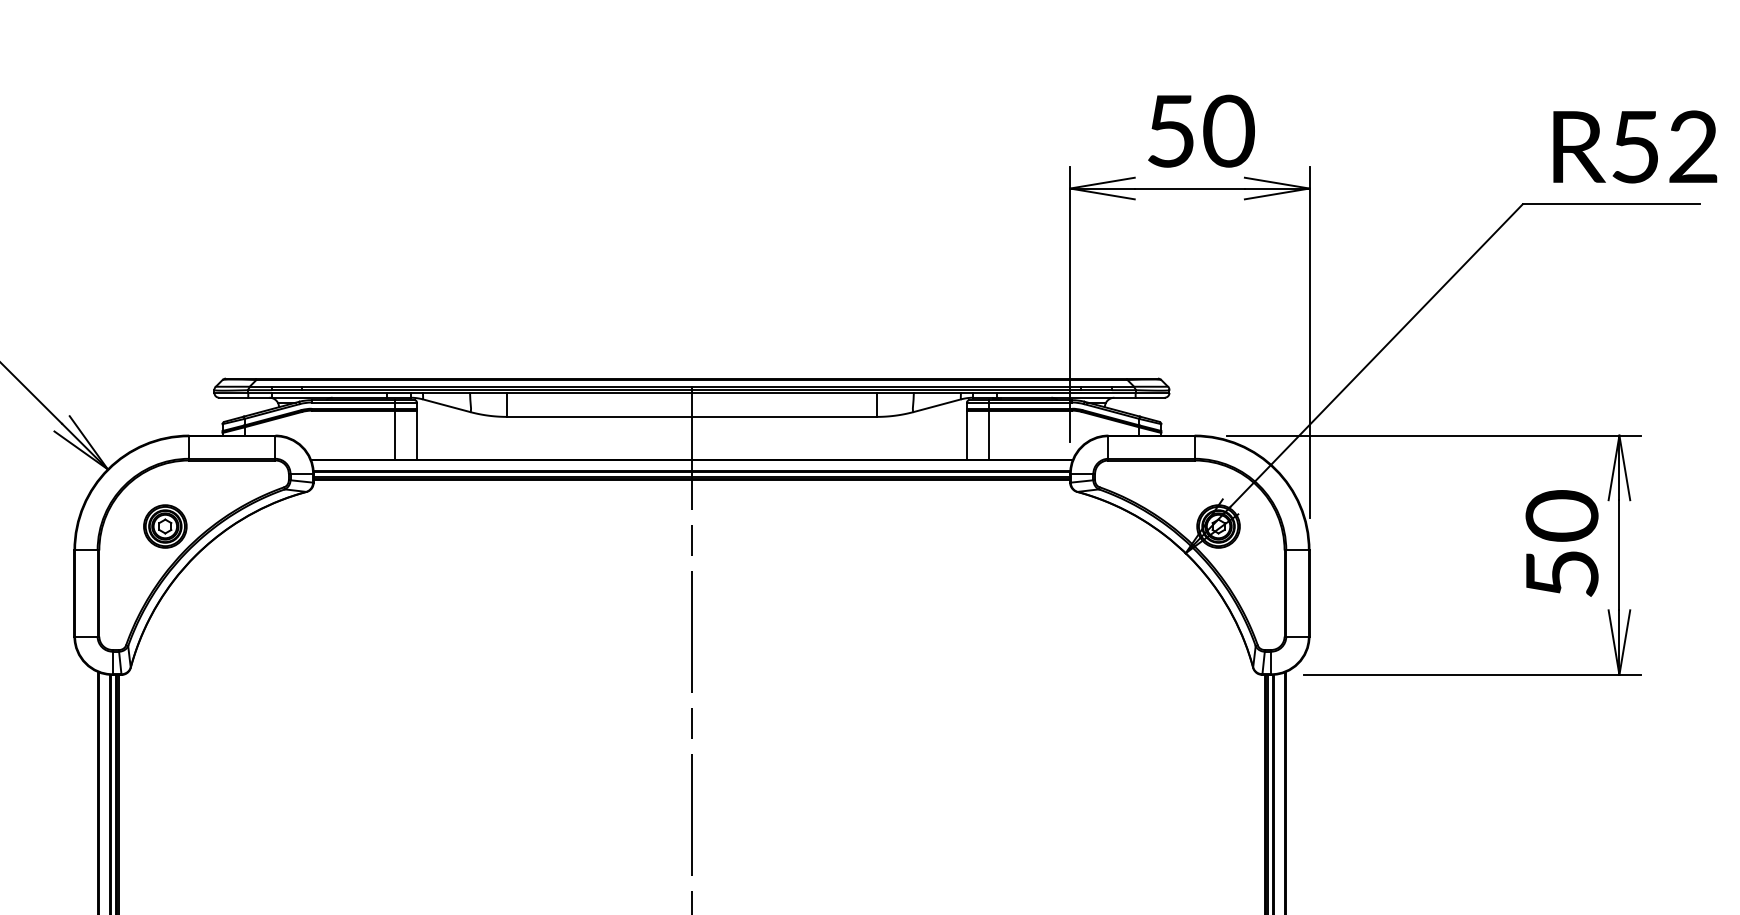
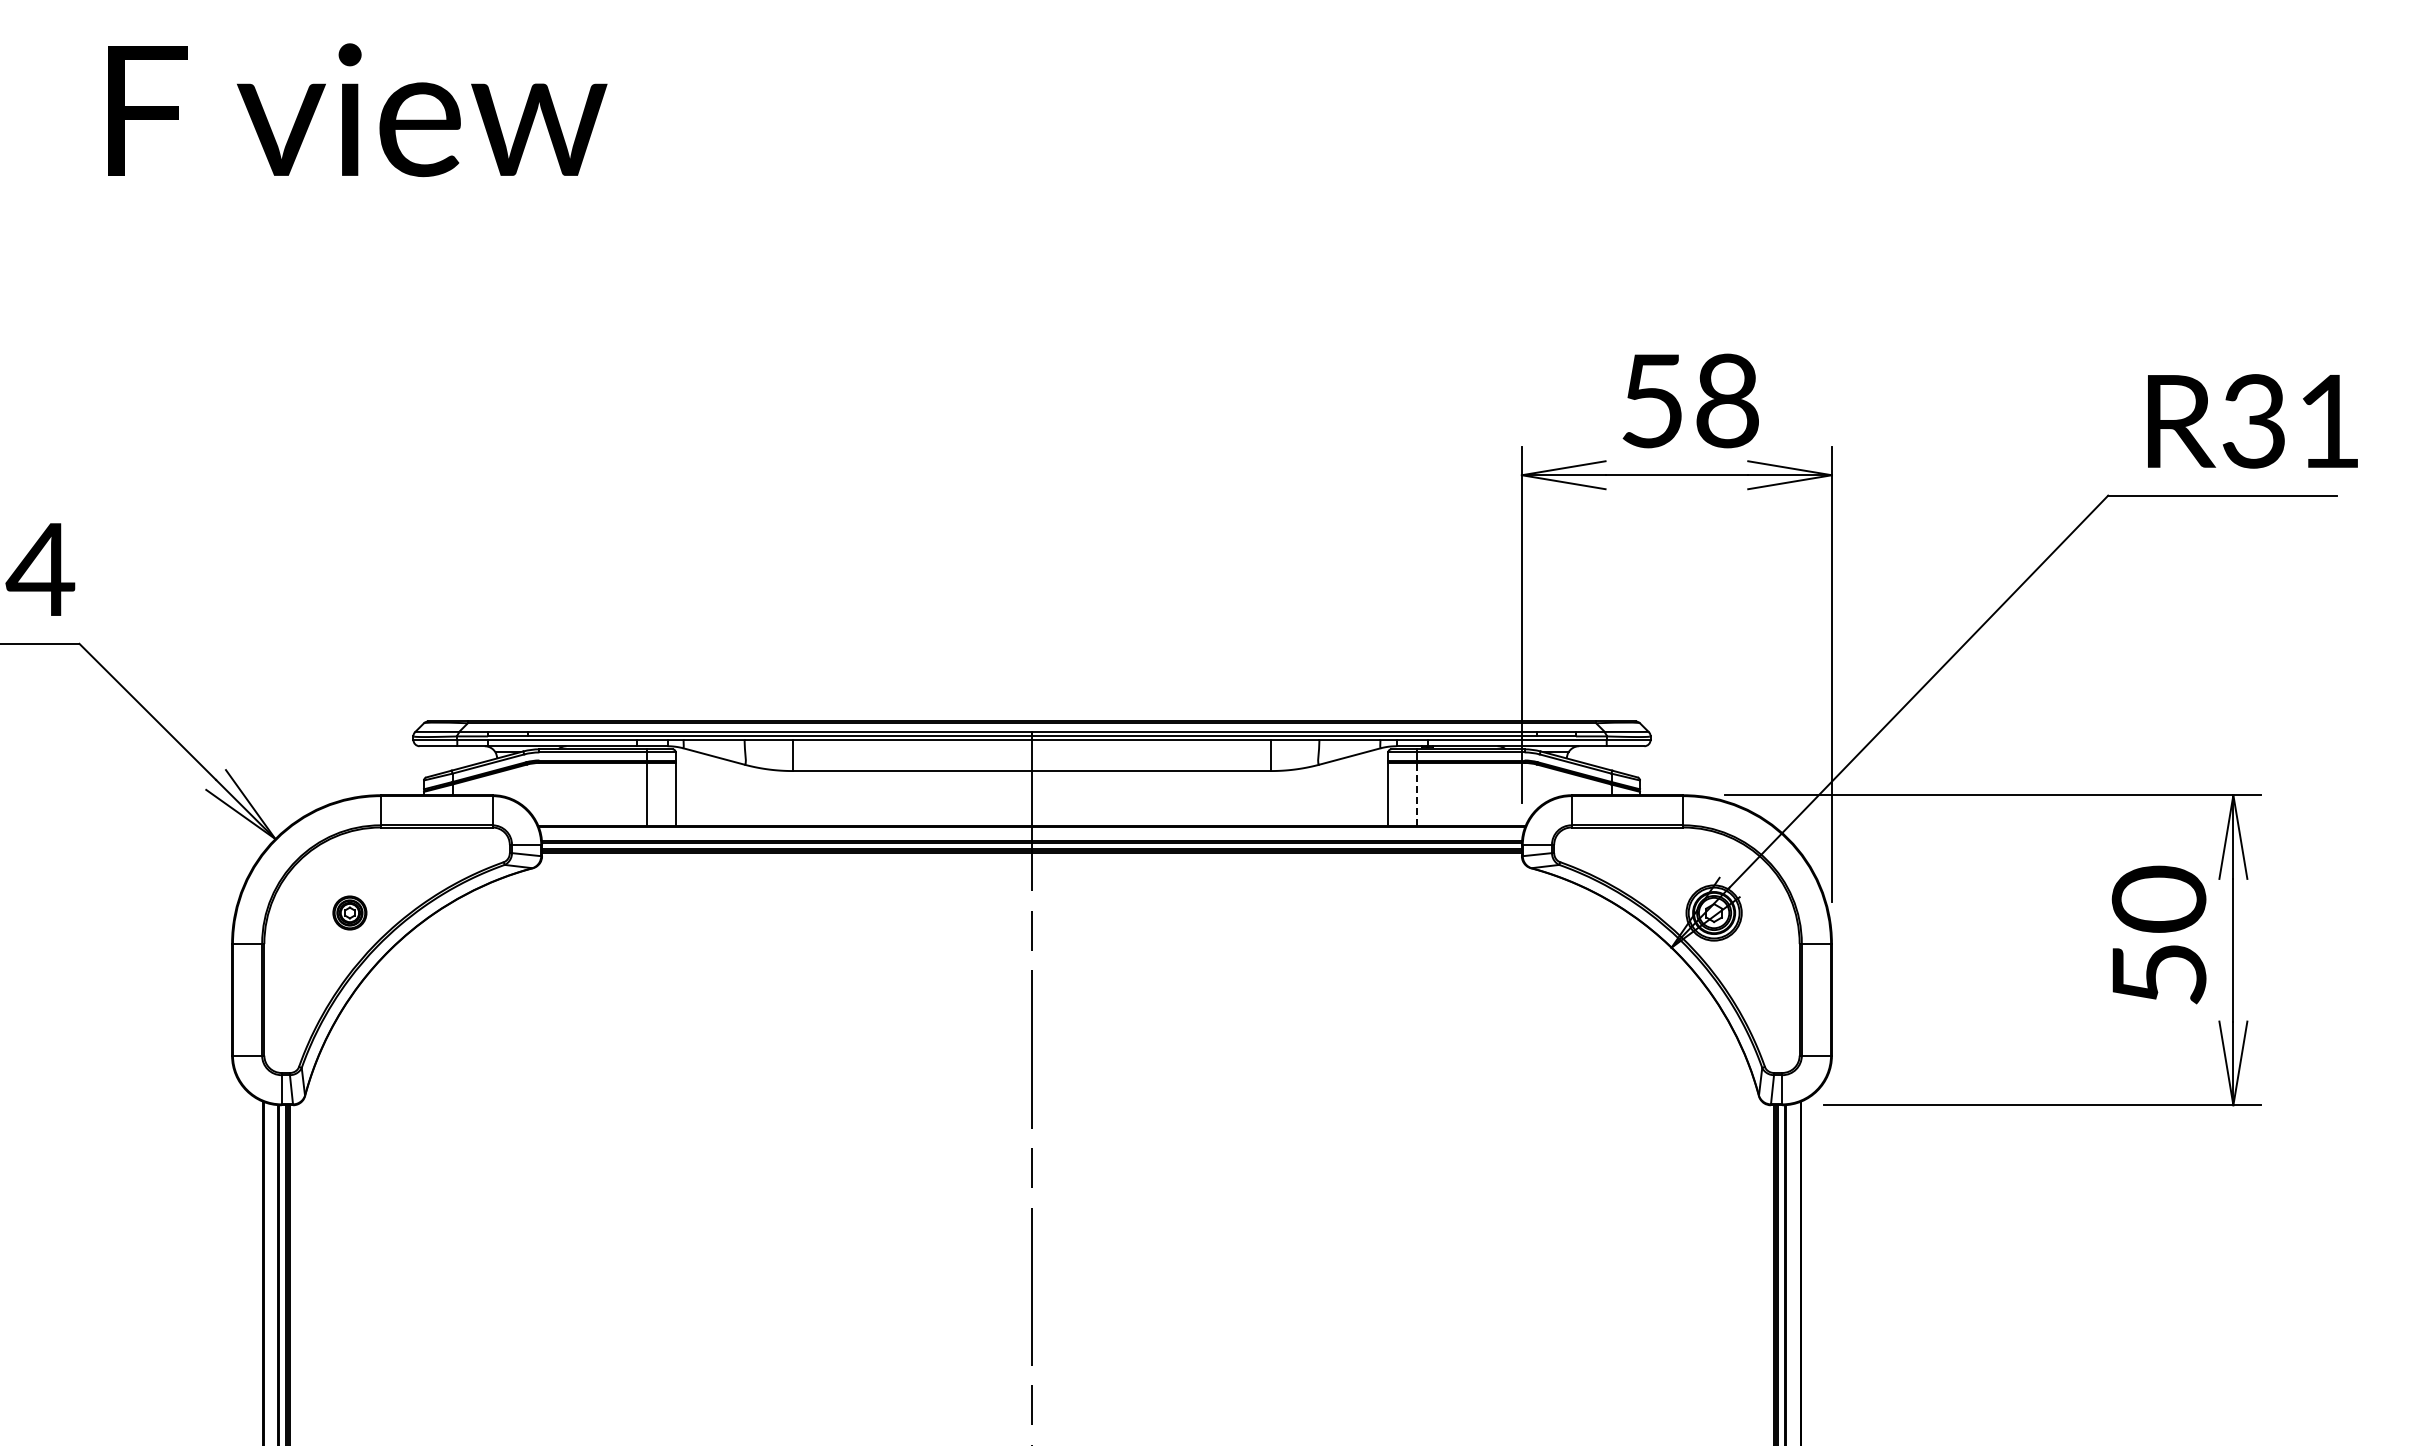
text: (1228, 131) -> (1727, 401), 50 -> 58
text: (1663, 147) -> (2290, 421), R52 -> R31
line: (988, 435) -> (1416, 794), solid -> dashed
part: (165, 526) -> (349, 912), size x0.6

